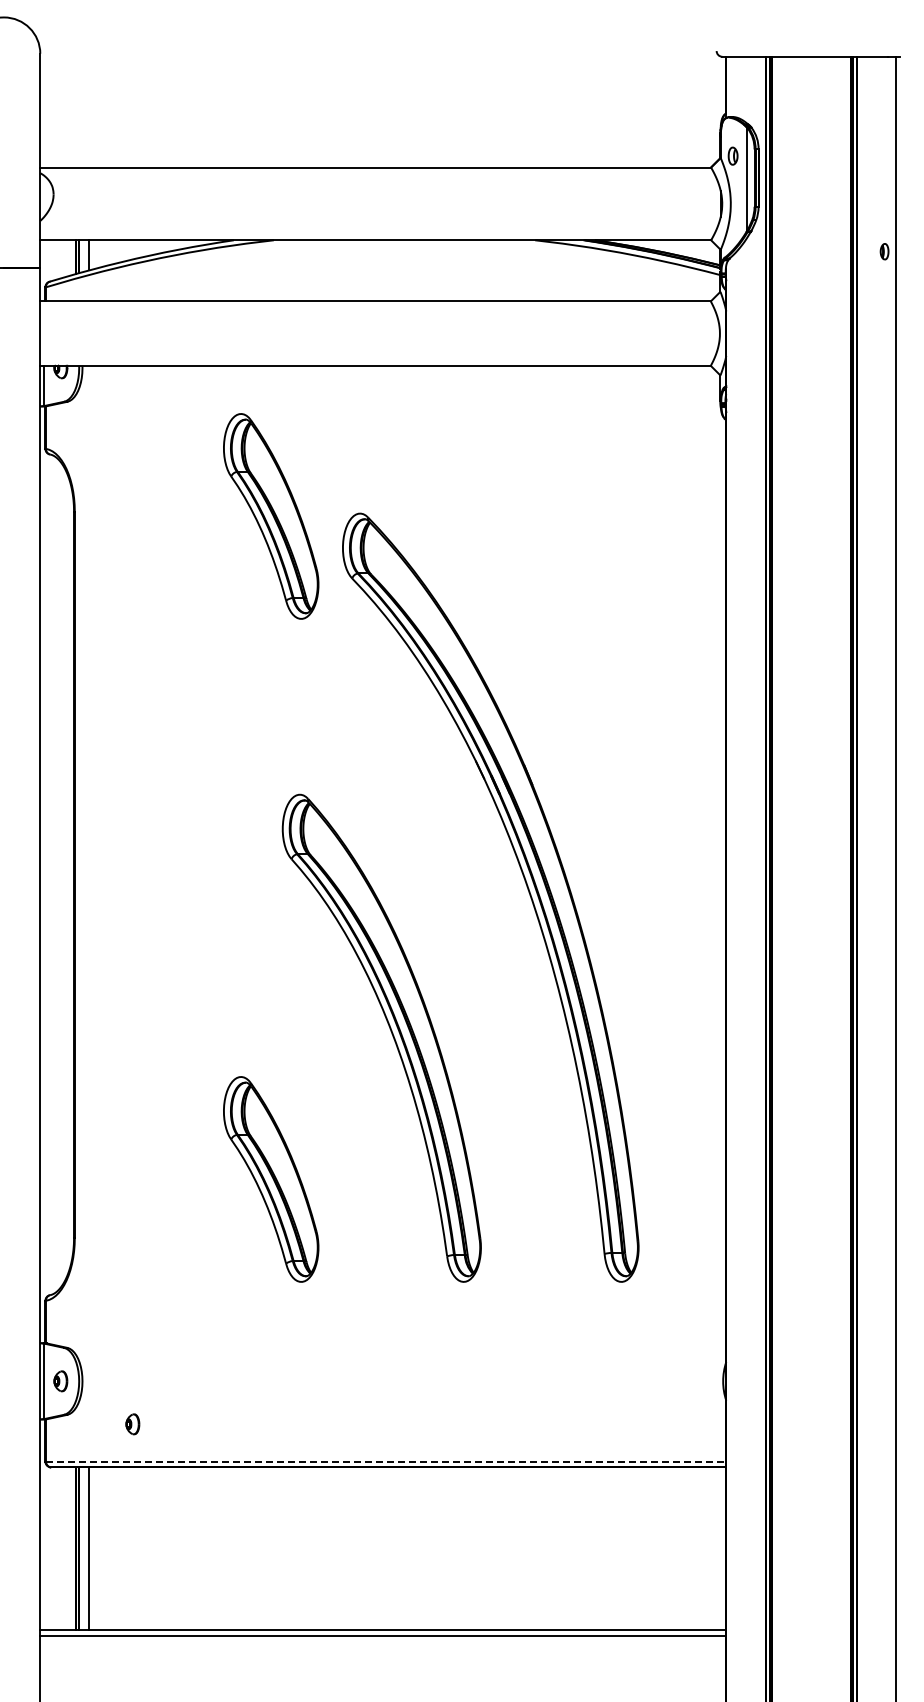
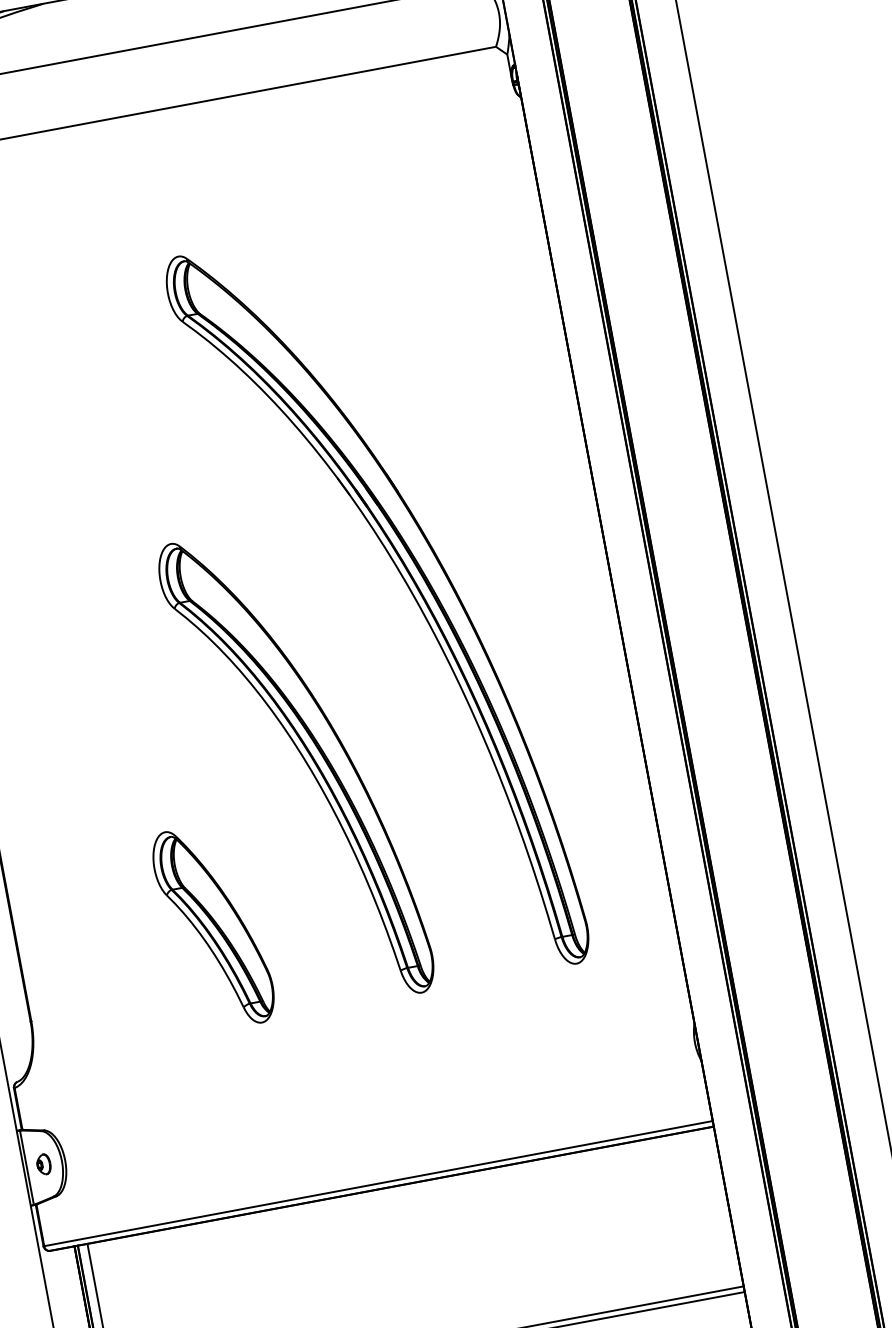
part: (271, 516) -> (91, 275), removed
part: (132, 1424) -> (122, 1193), removed
line: (386, 1461) -> (378, 1183), dashed -> solid

